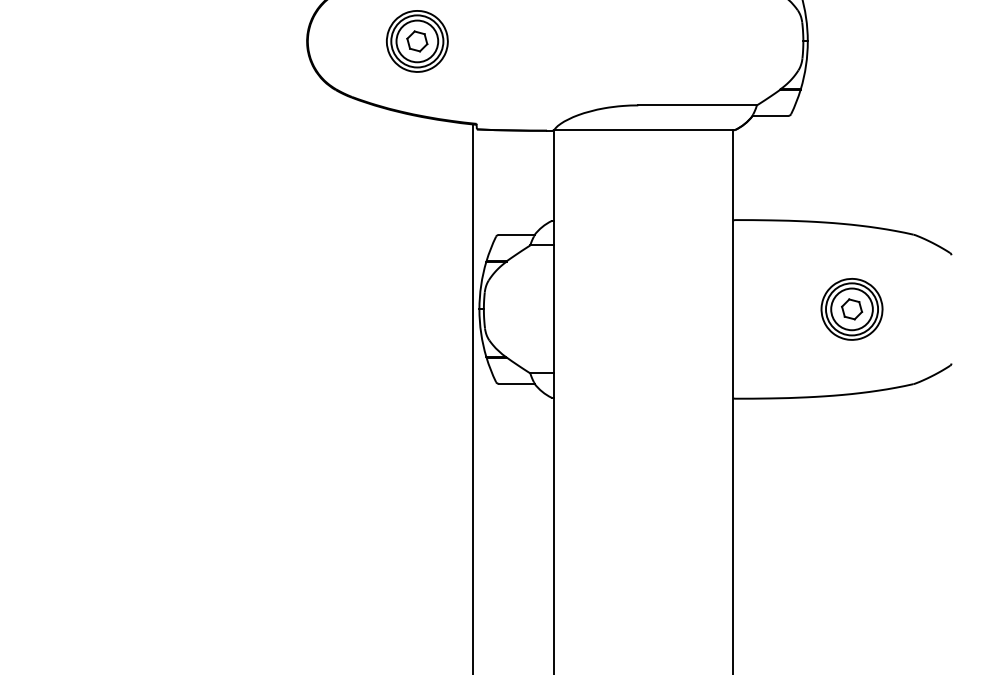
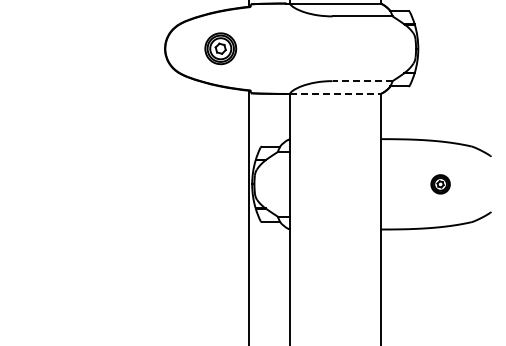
line: (697, 106) -> (362, 81), solid -> dashed
line: (644, 129) -> (335, 93), solid -> dashed
part: (851, 309) -> (440, 184), size x0.6

